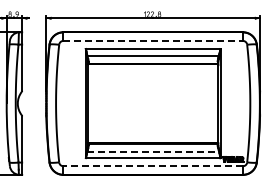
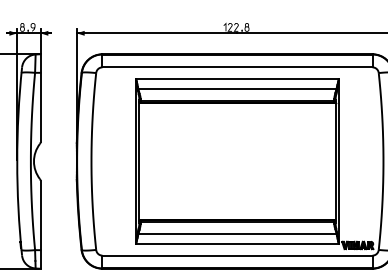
line: (153, 40) -> (237, 66), dashed -> solid
line: (153, 151) -> (237, 233), dashed -> solid
line: (153, 166) -> (237, 256), dashed -> solid

